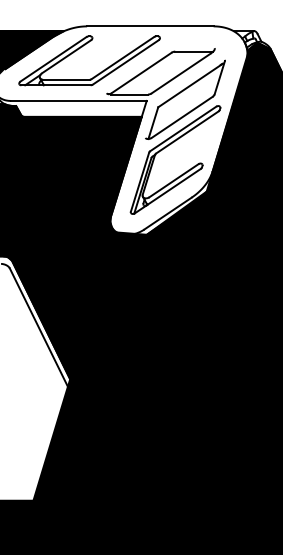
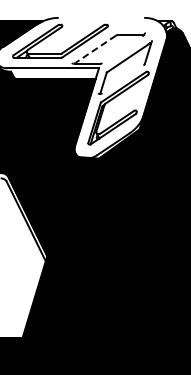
line: (150, 25) -> (101, 17), removed
line: (141, 73) -> (95, 49), solid -> dashed
line: (181, 73) -> (122, 49), removed
line: (181, 117) -> (122, 79), removed

